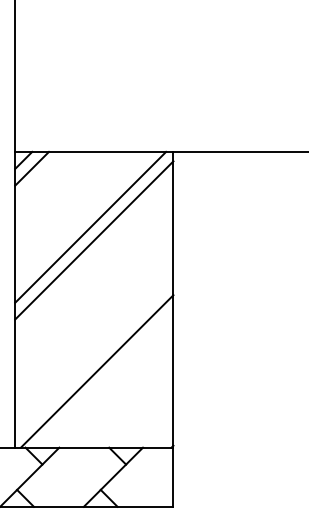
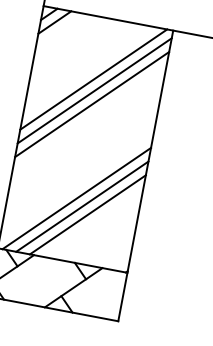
line: (94, 257) -> (92, 104), added
line: (105, 379) -> (82, 206), added
line: (113, 387) -> (87, 214), added

